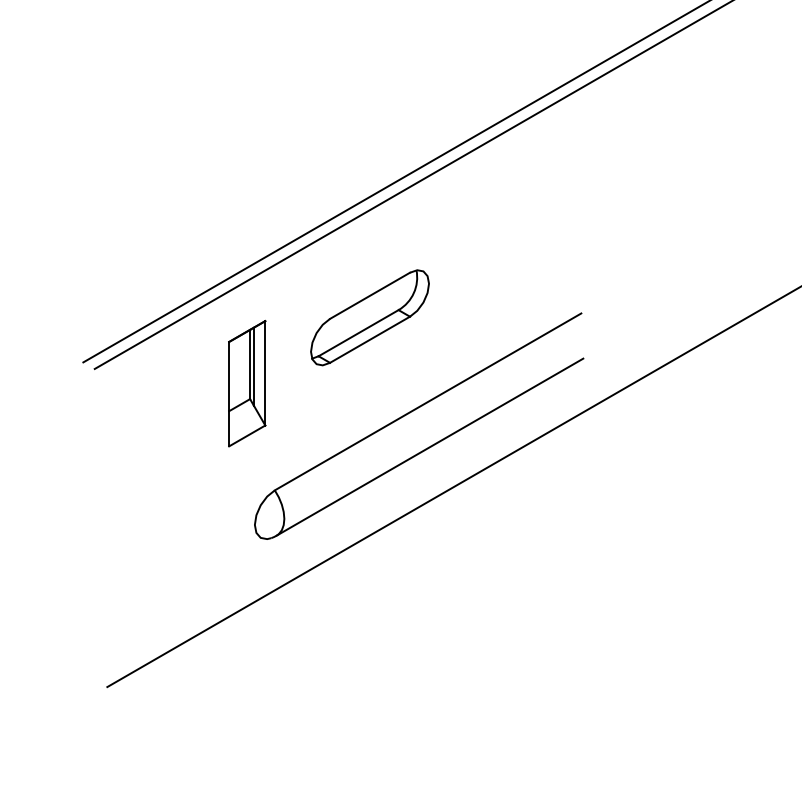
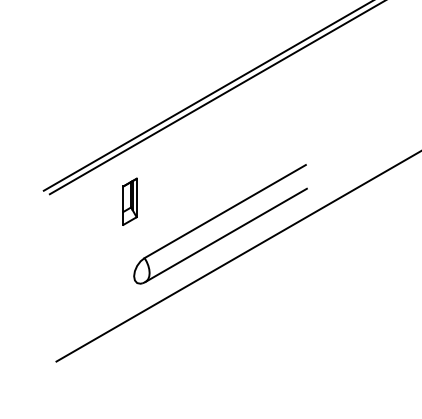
part: (369, 318) -> (194, 167), removed
part: (246, 382) -> (129, 201), size x0.7

